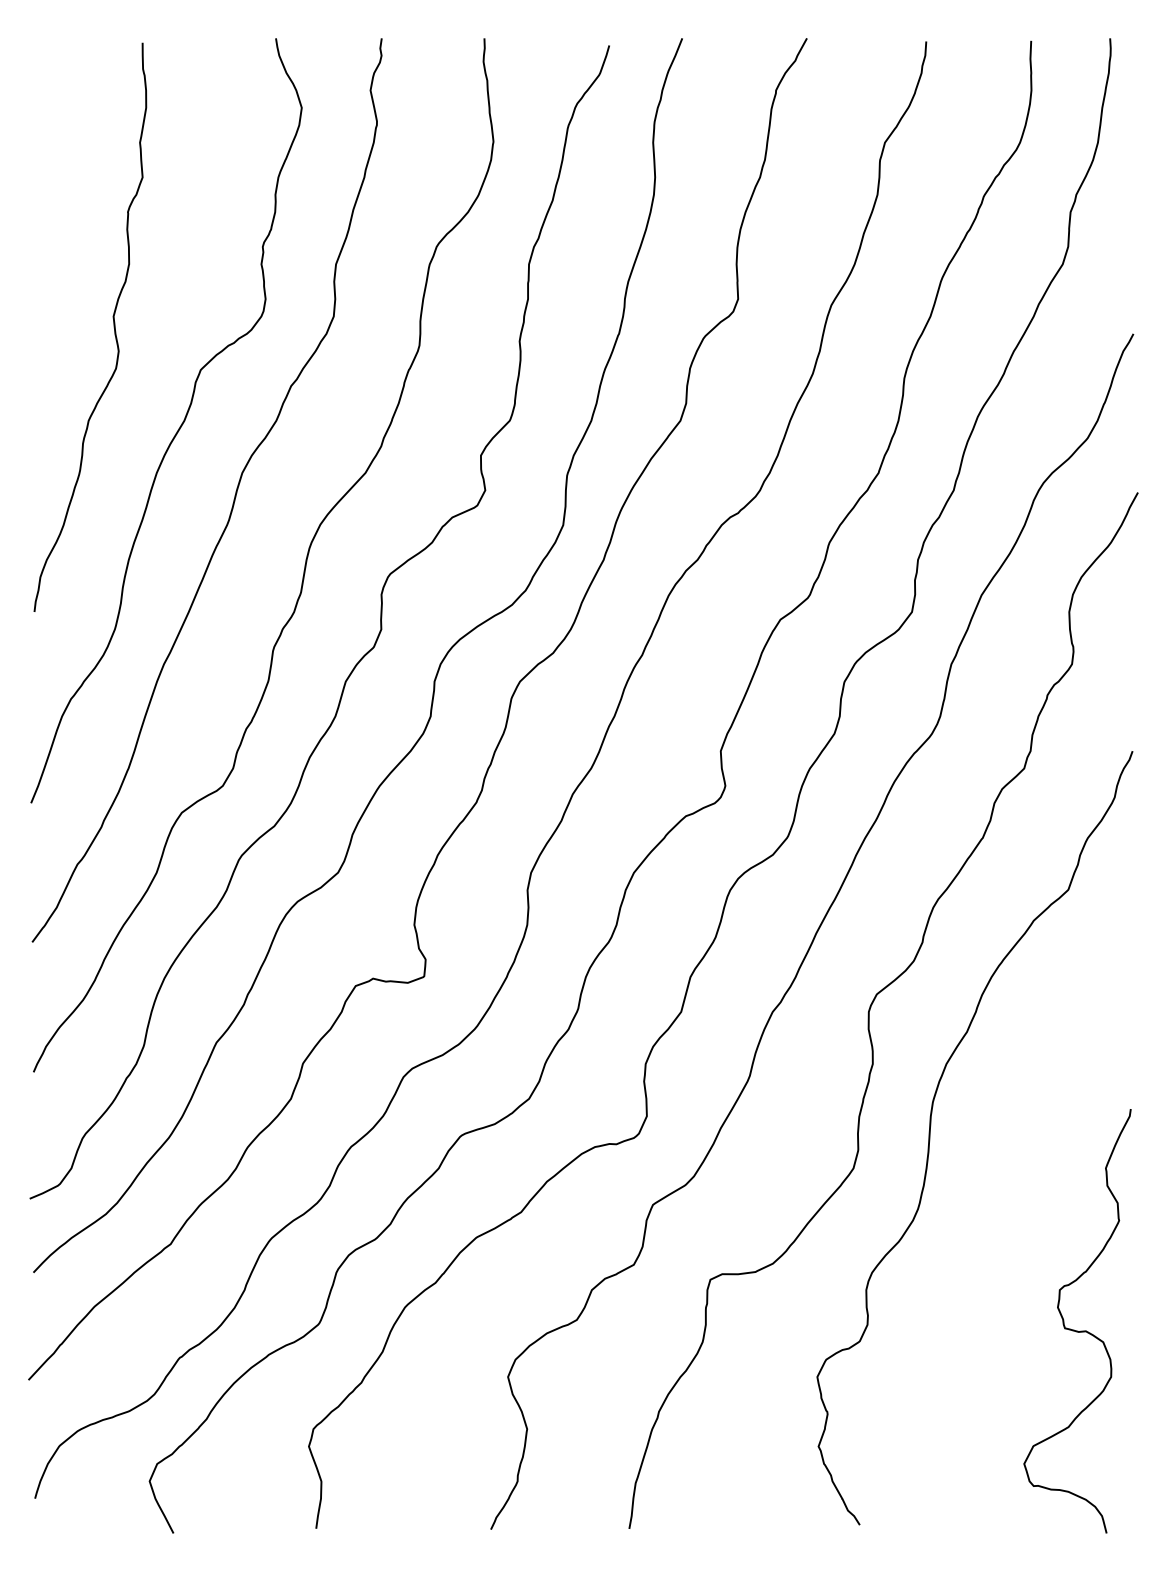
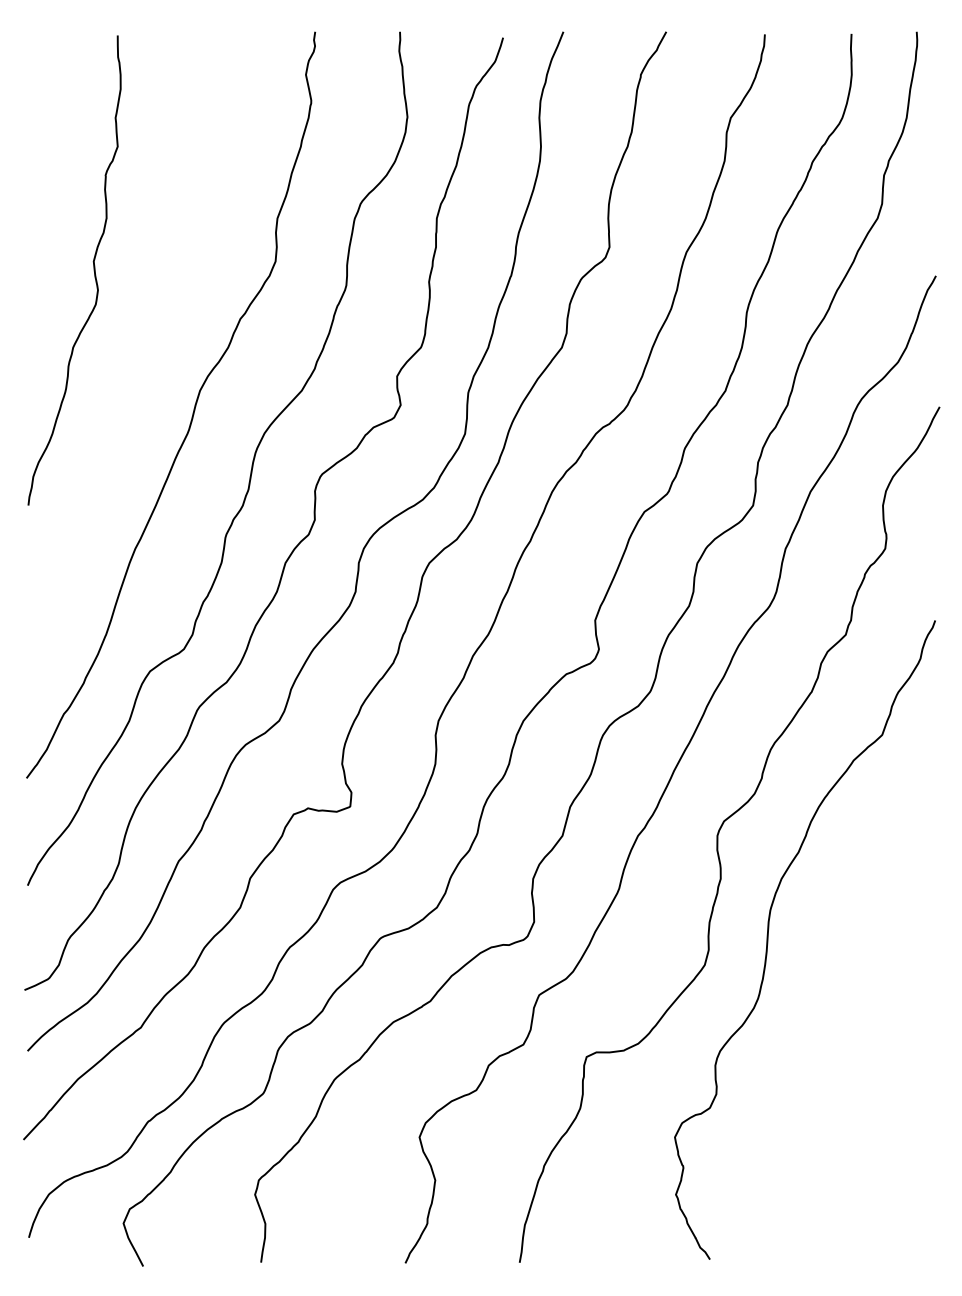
curve: (178, 427) -> (147, 353), removed
curve: (1077, 1330) -> (889, 1098), removed

